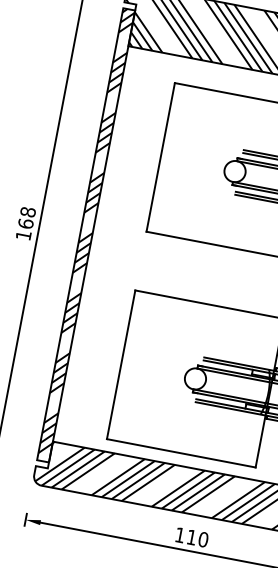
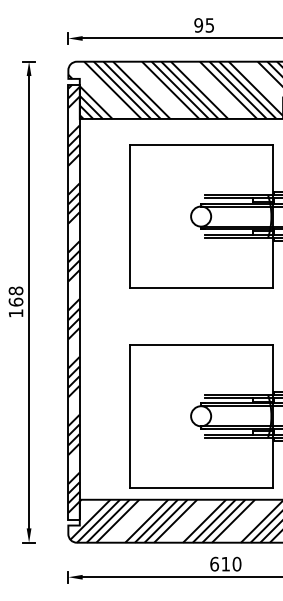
text: (180, 534) -> (214, 563), 110 -> 610

